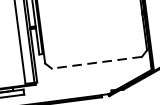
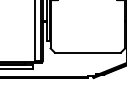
line: (96, 62) -> (87, 52), dashed -> solid

